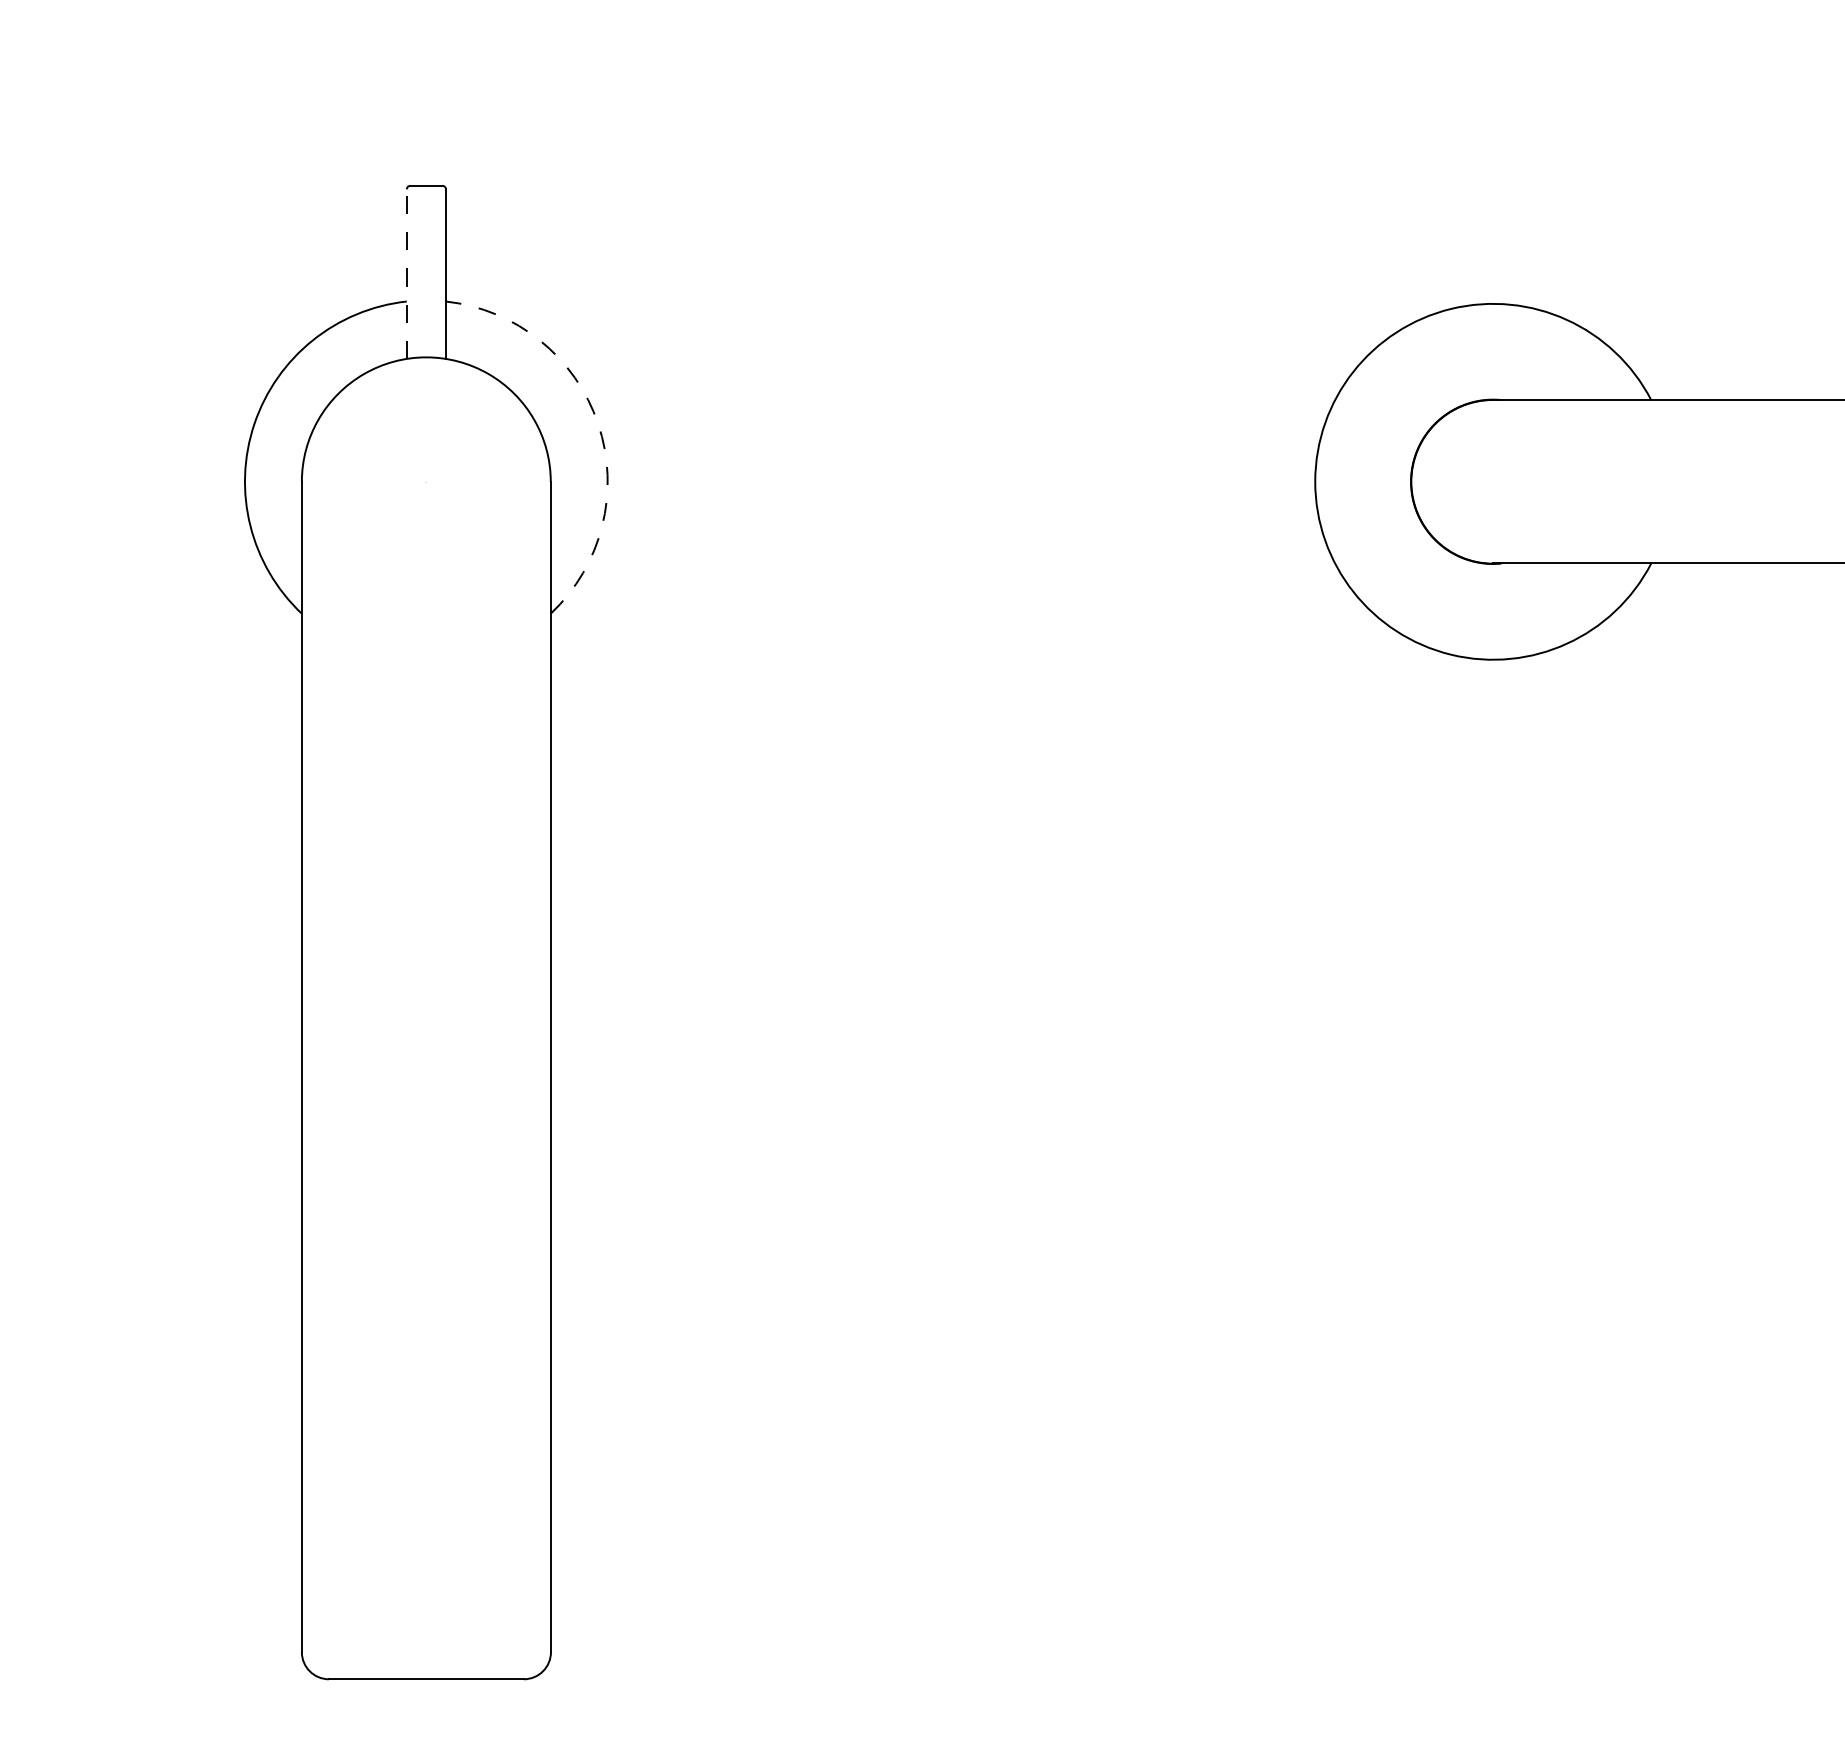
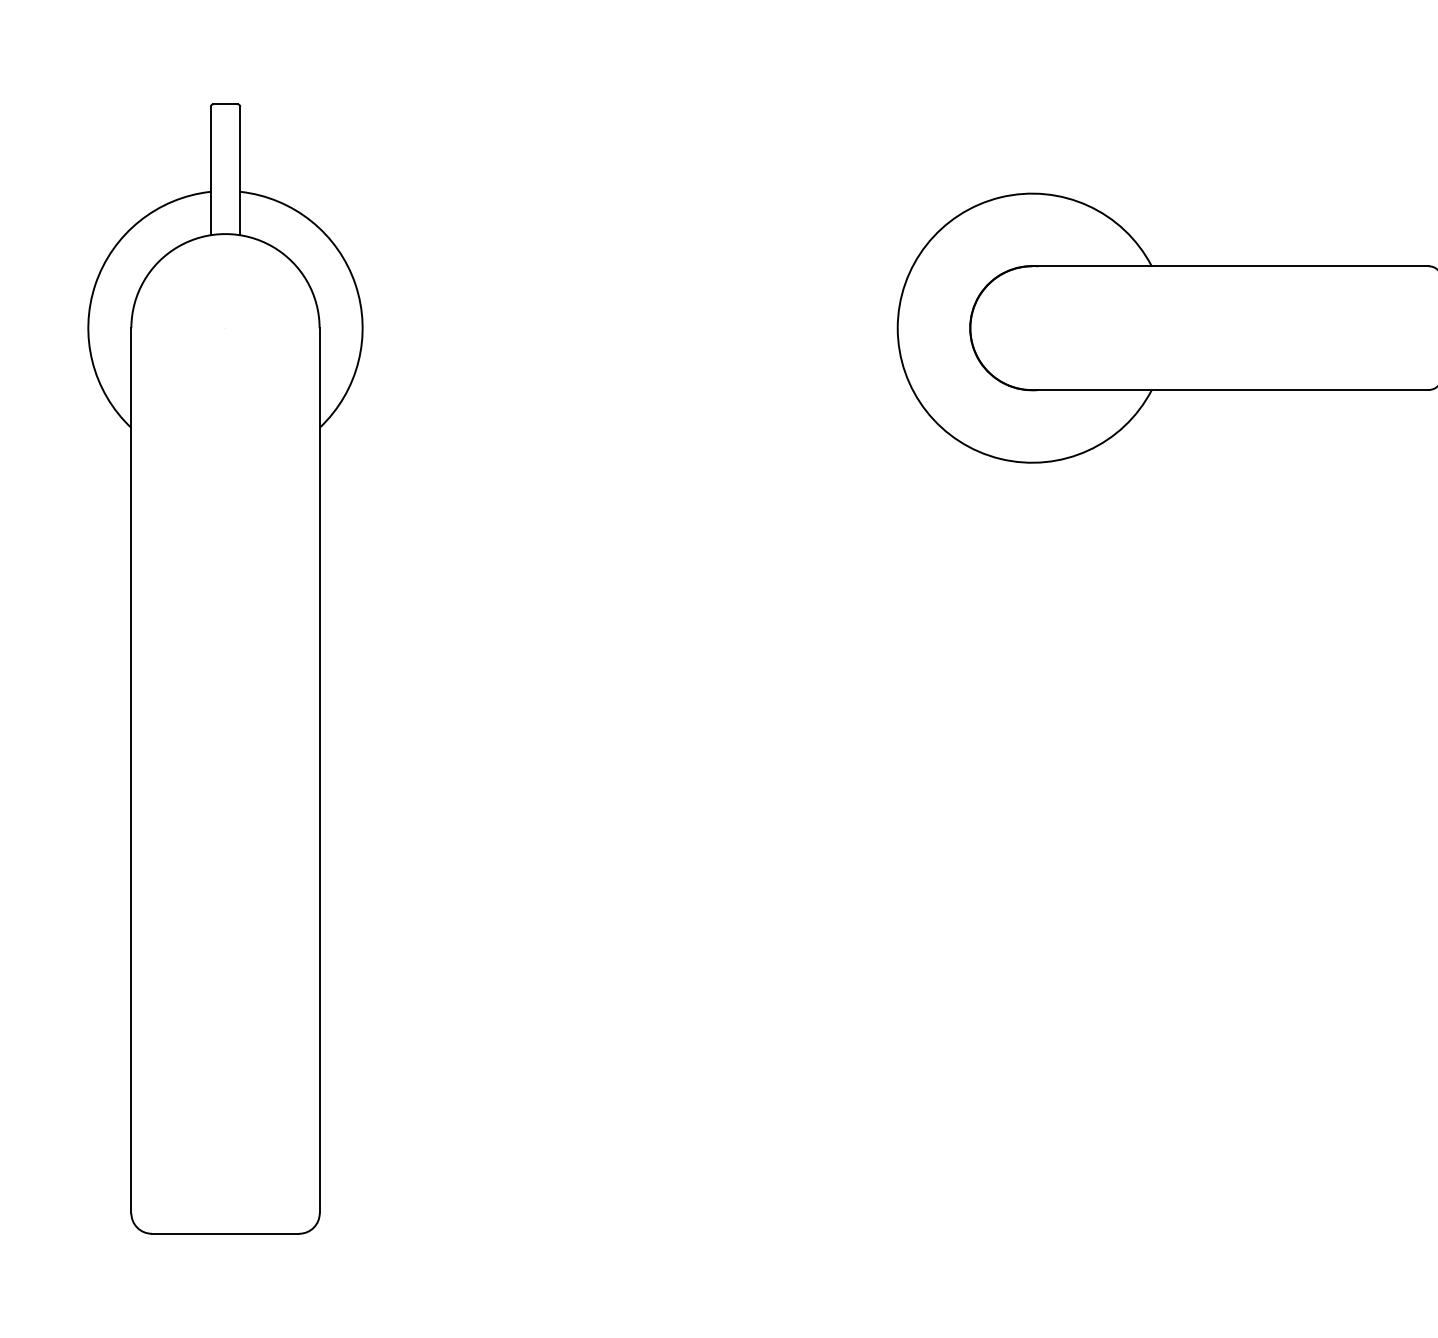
line: (406, 273) -> (210, 170), dashed -> solid
arc: (598, 424) -> (355, 284), dashed -> solid

